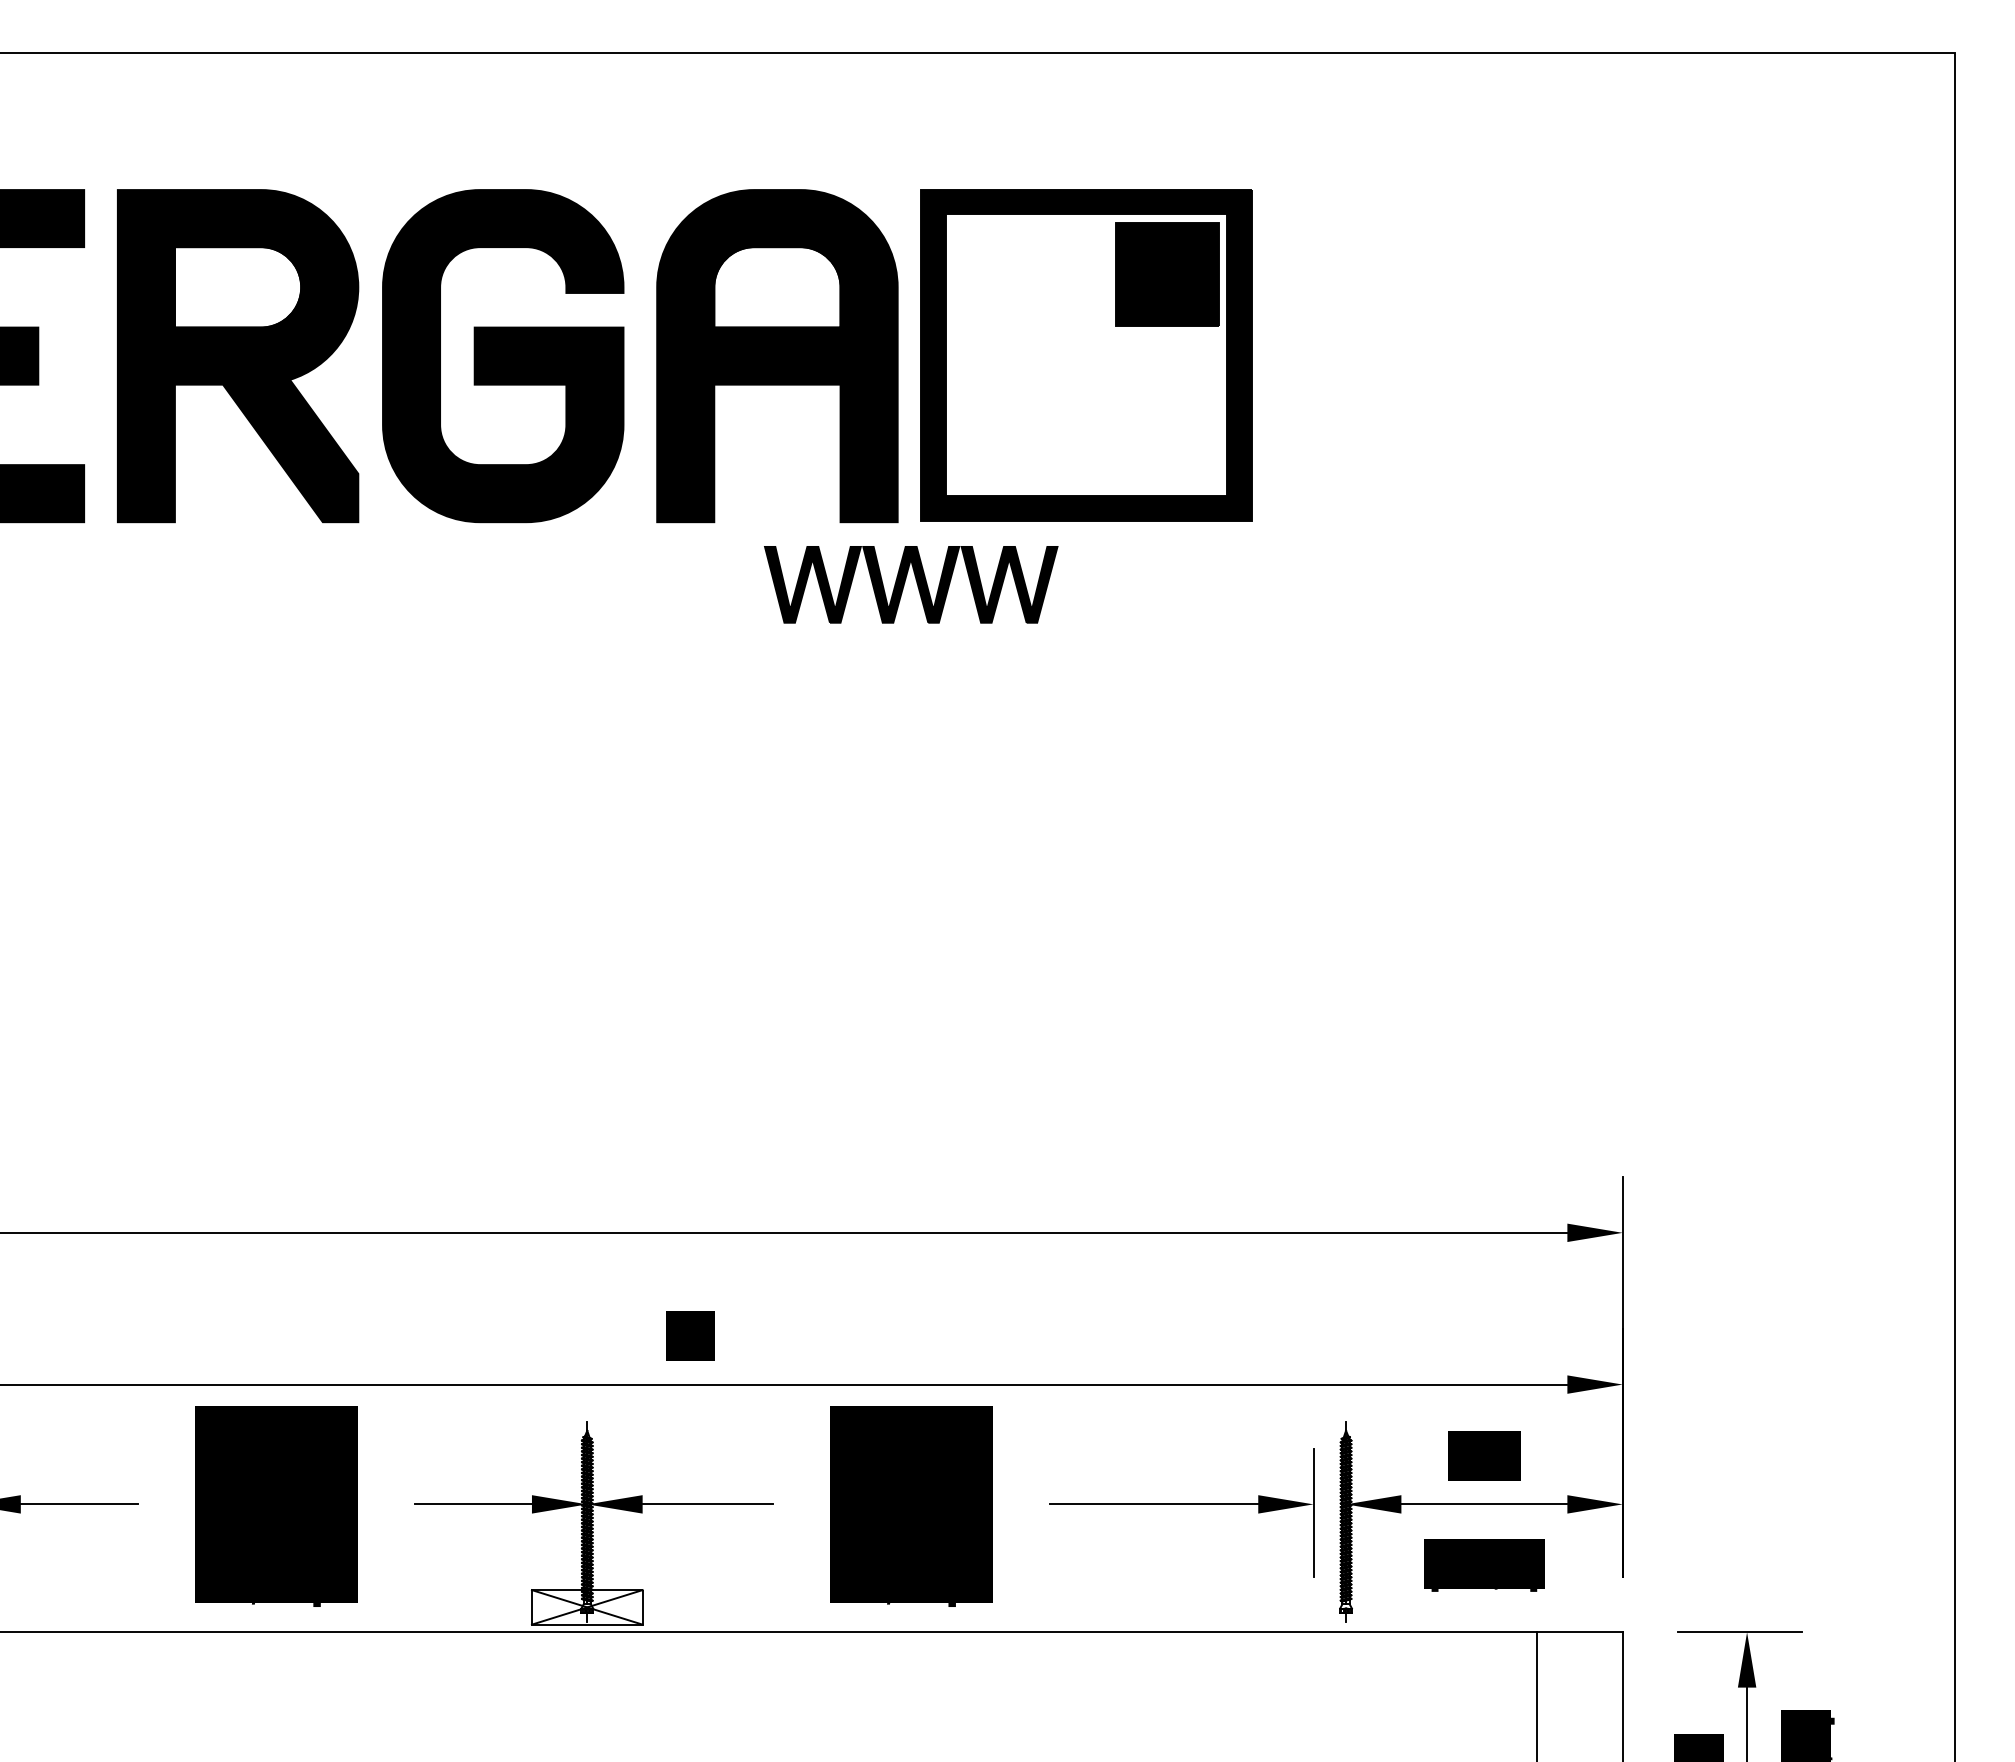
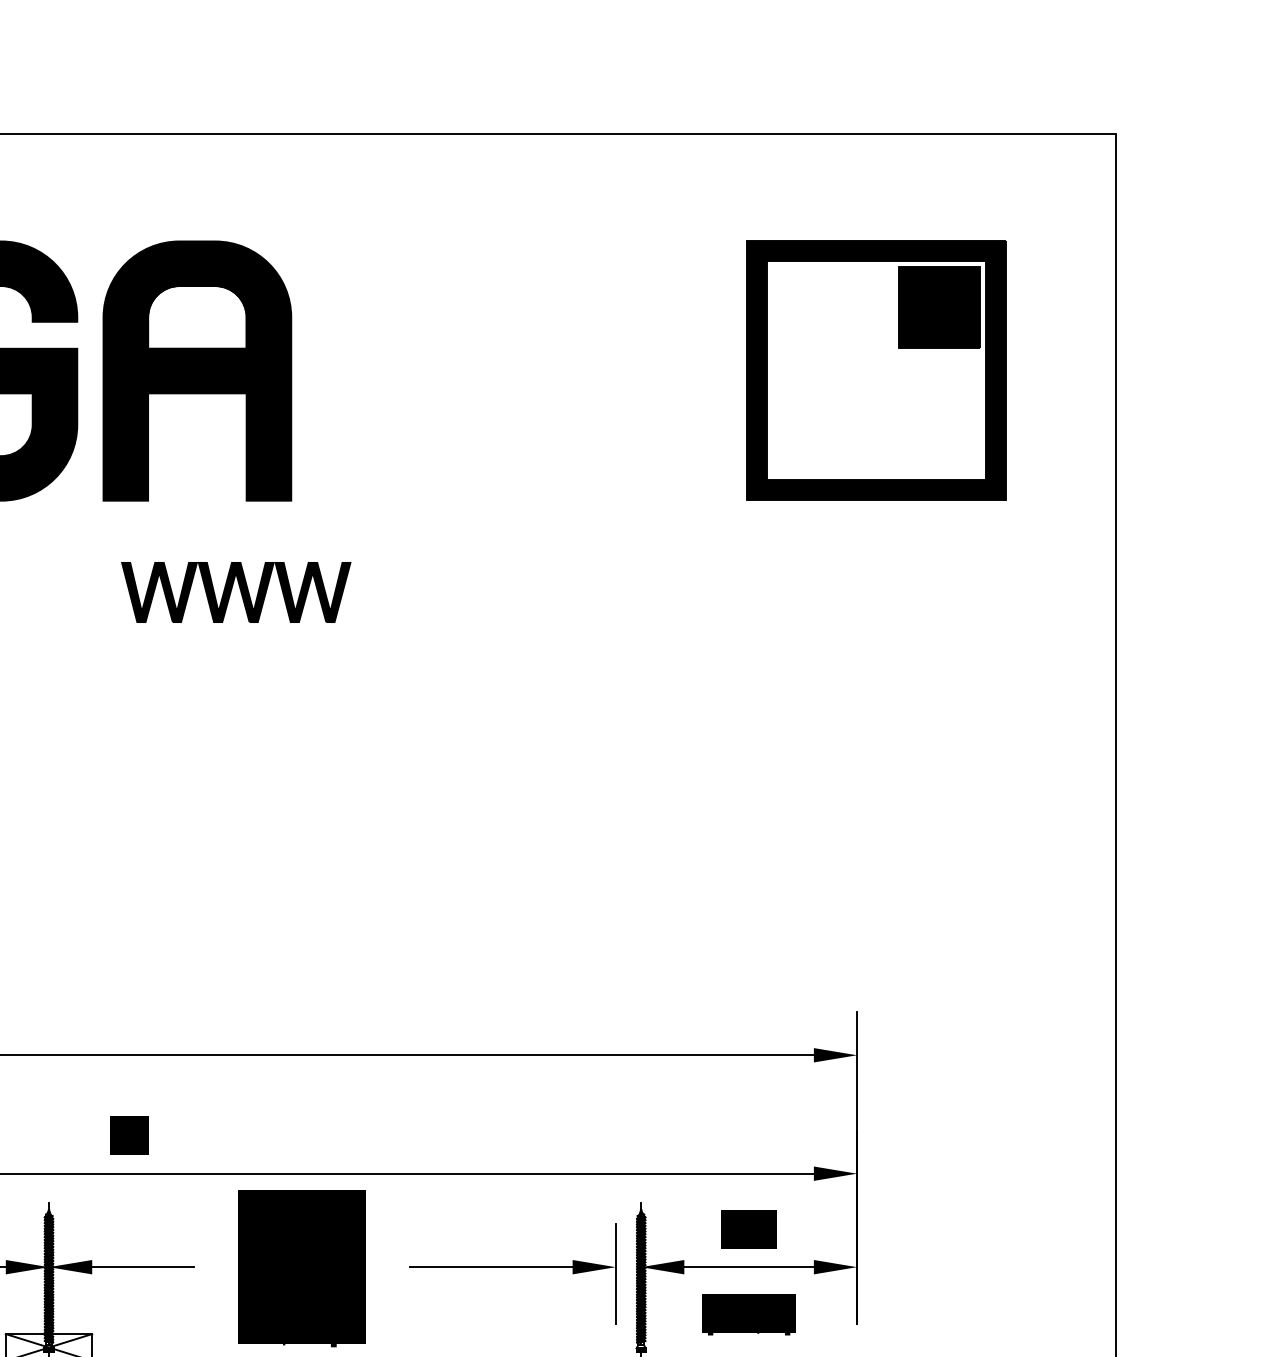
part: (1086, 355) -> (876, 370), moved
part: (911, 584) -> (236, 592), moved

